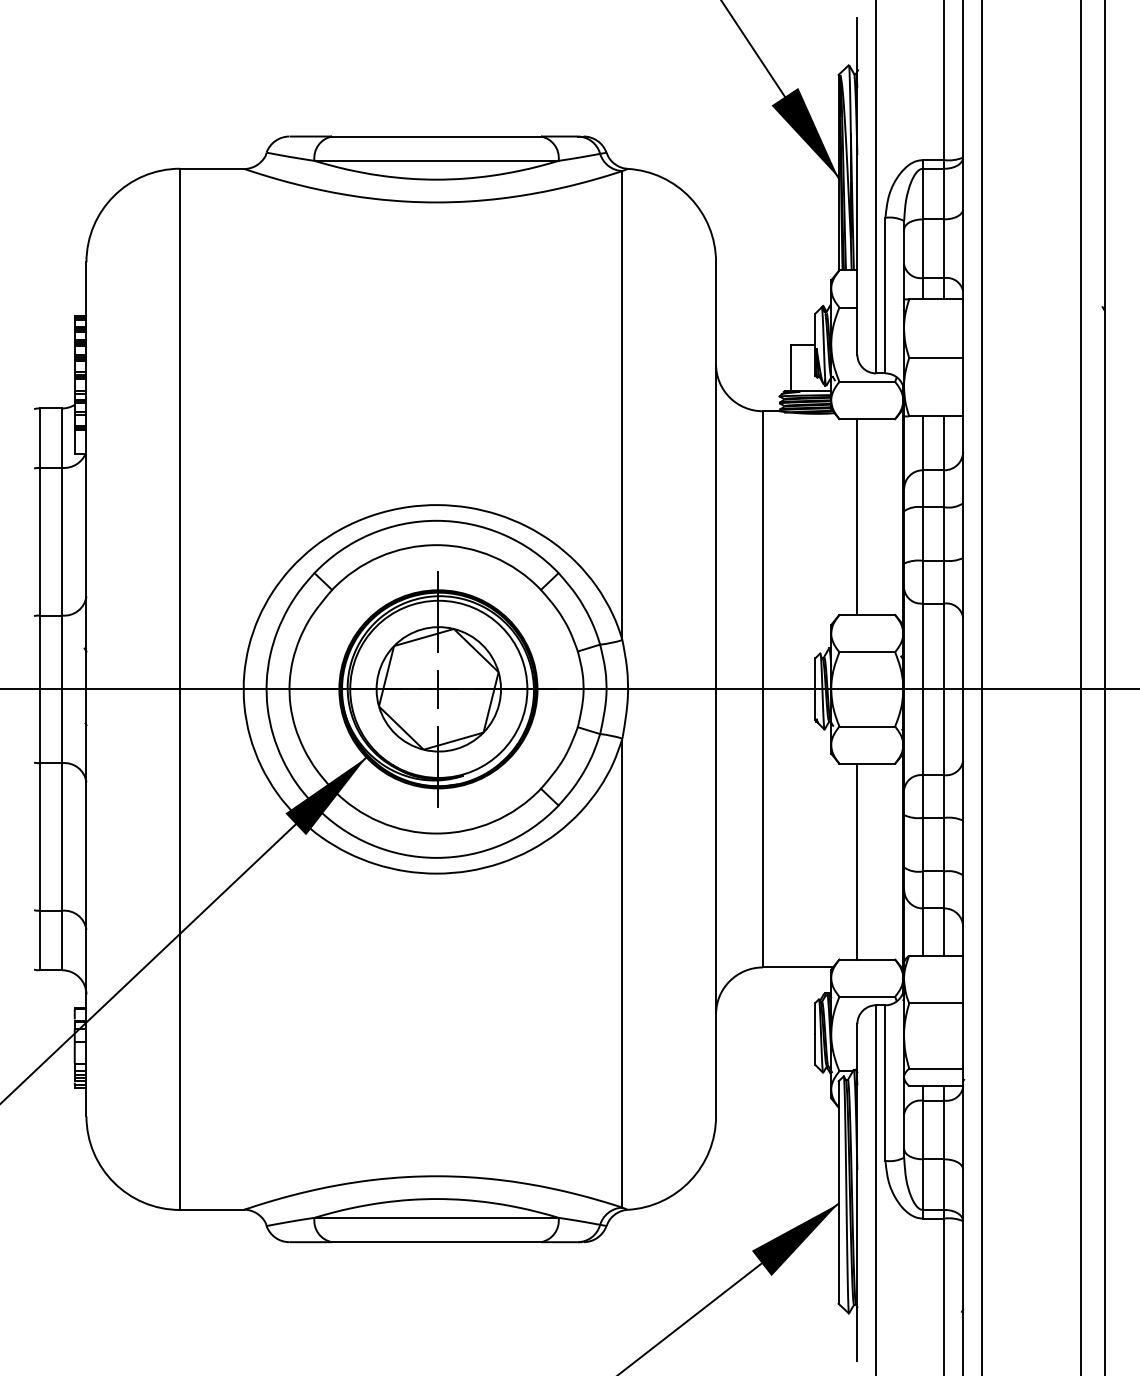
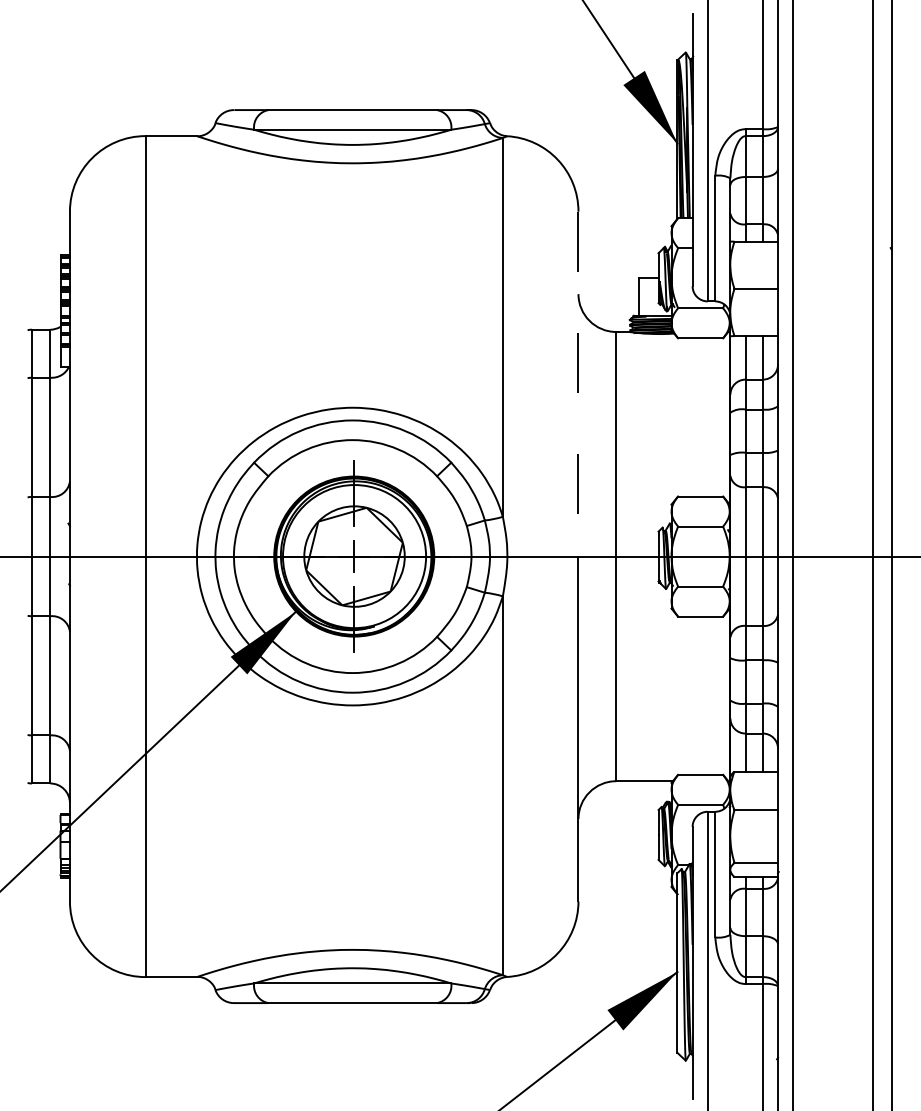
line: (716, 476) -> (578, 384), solid -> dashed
line: (856, 517) -> (691, 417), removed
line: (856, 861) -> (691, 695), removed

